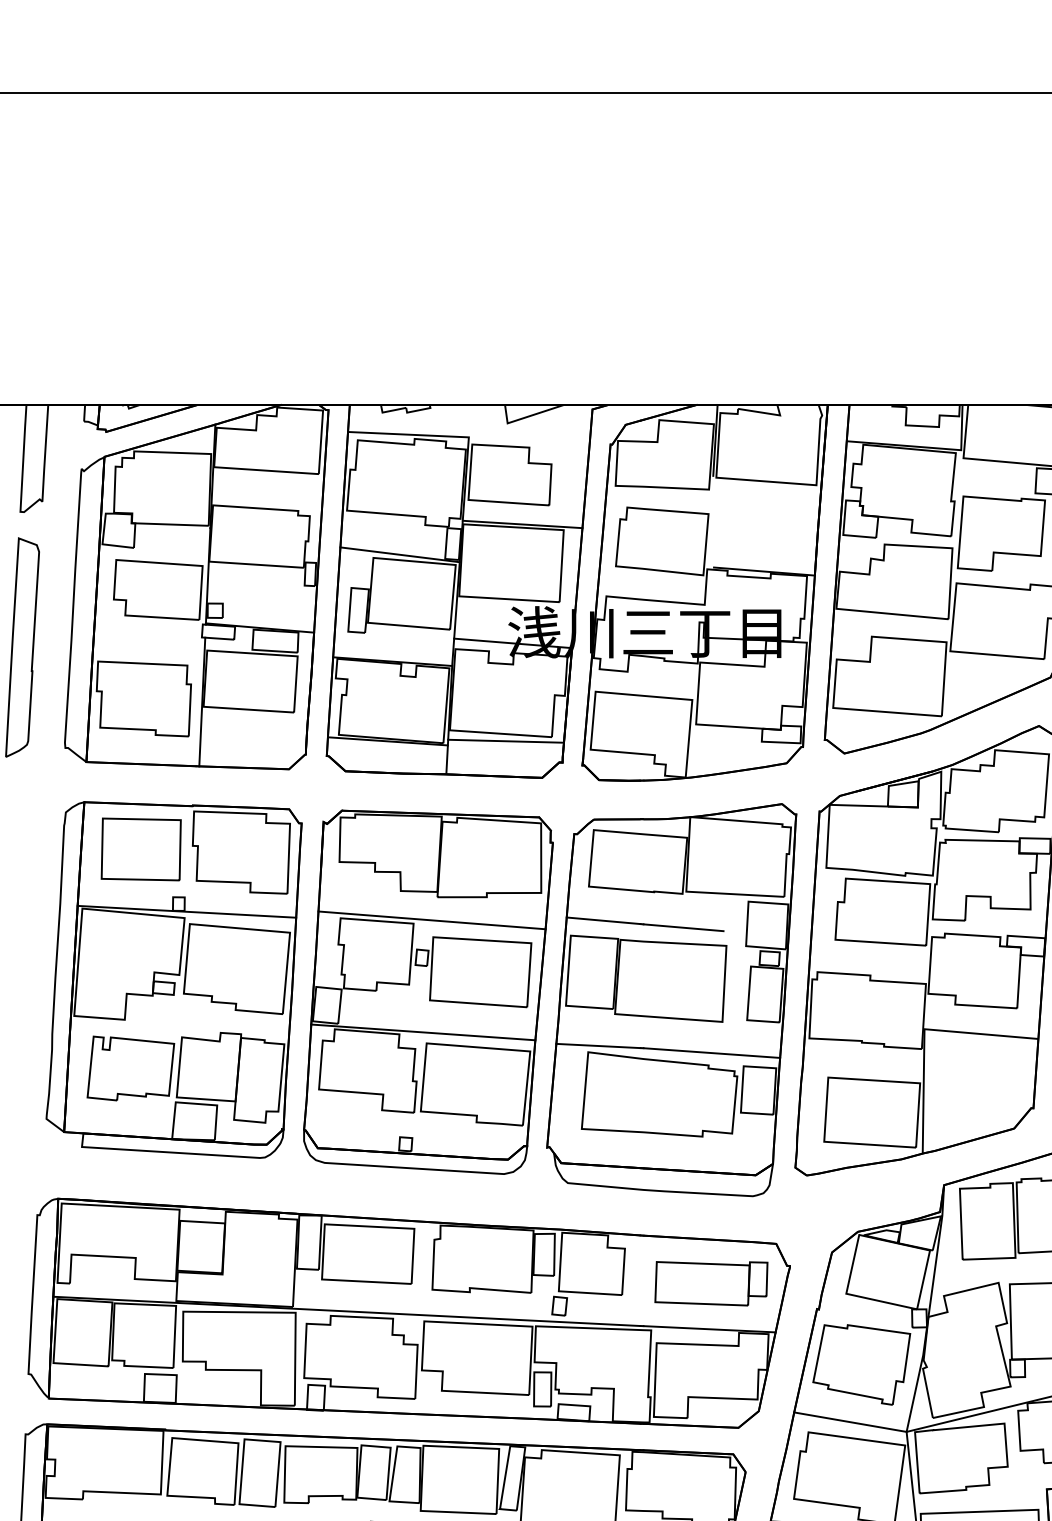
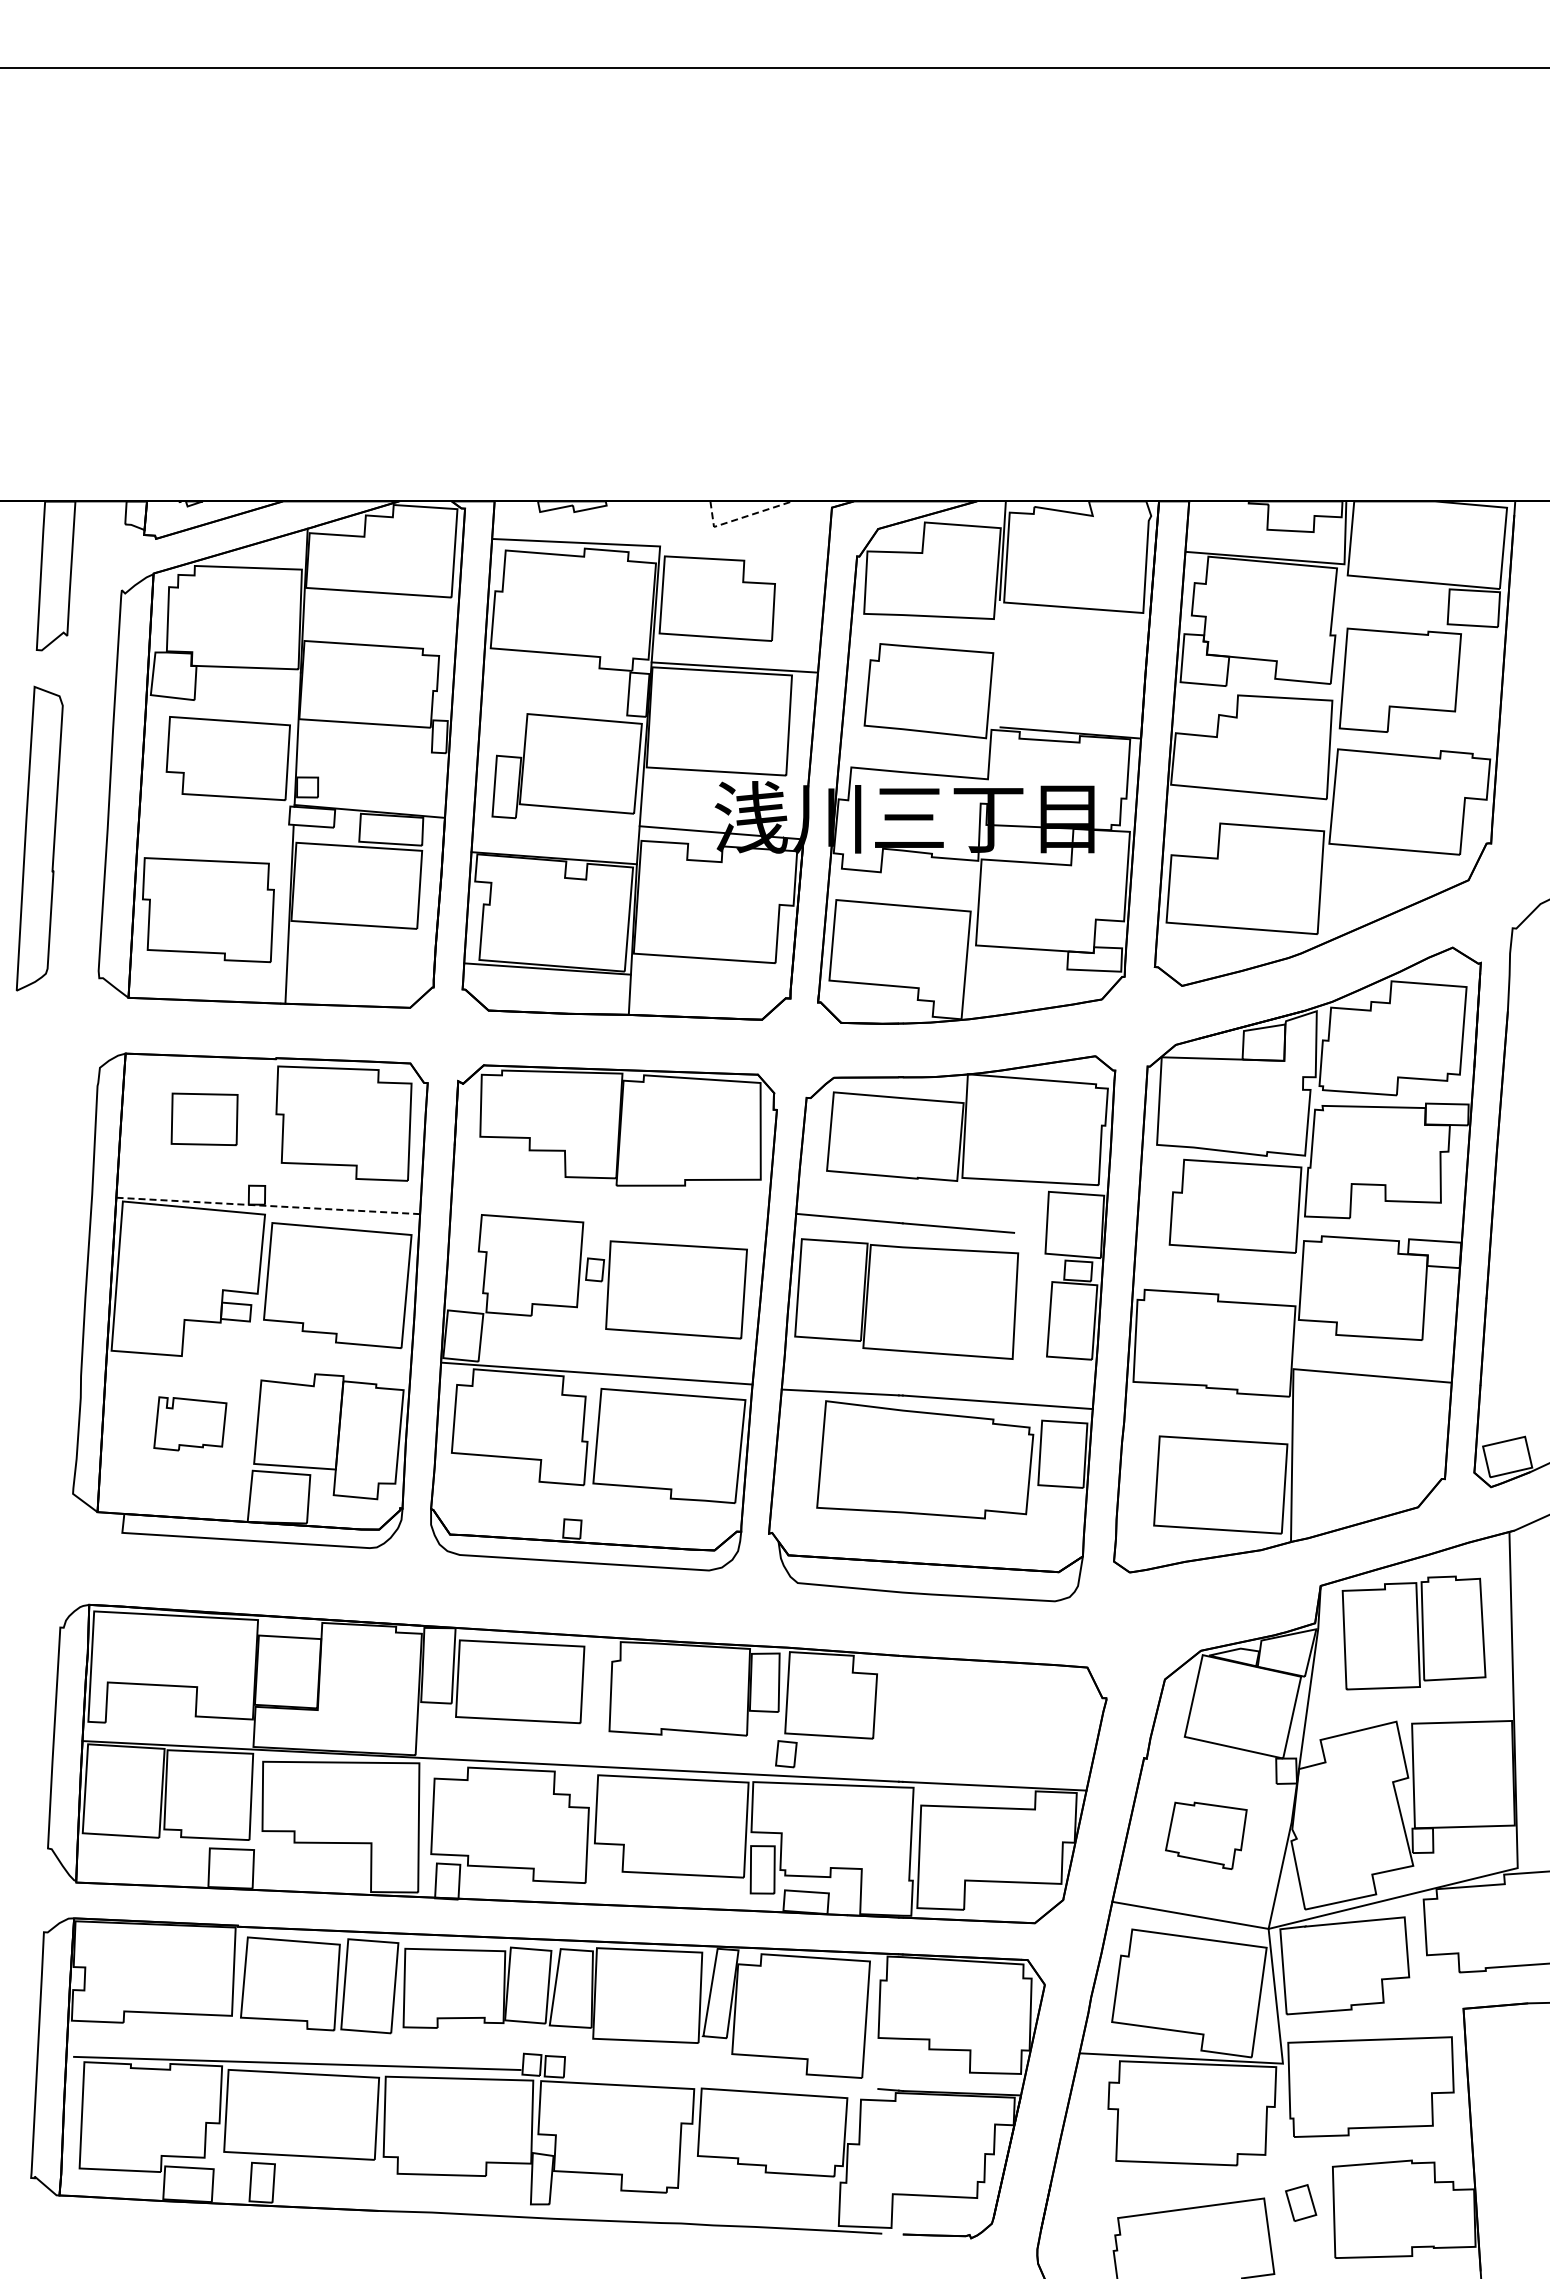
line: (526, 417) -> (740, 518), solid -> dashed
line: (400, 554) -> (564, 709), removed
line: (505, 740) -> (711, 968), removed
part: (141, 849) -> (204, 1119), size x0.6
line: (186, 911) -> (267, 1205), solid -> dashed
line: (431, 920) -> (608, 1217), removed
part: (131, 1068) -> (190, 1423), size x0.6
part: (711, 1283) -> (997, 1722), removed
part: (861, 1364) -> (1206, 1835), size x0.6

